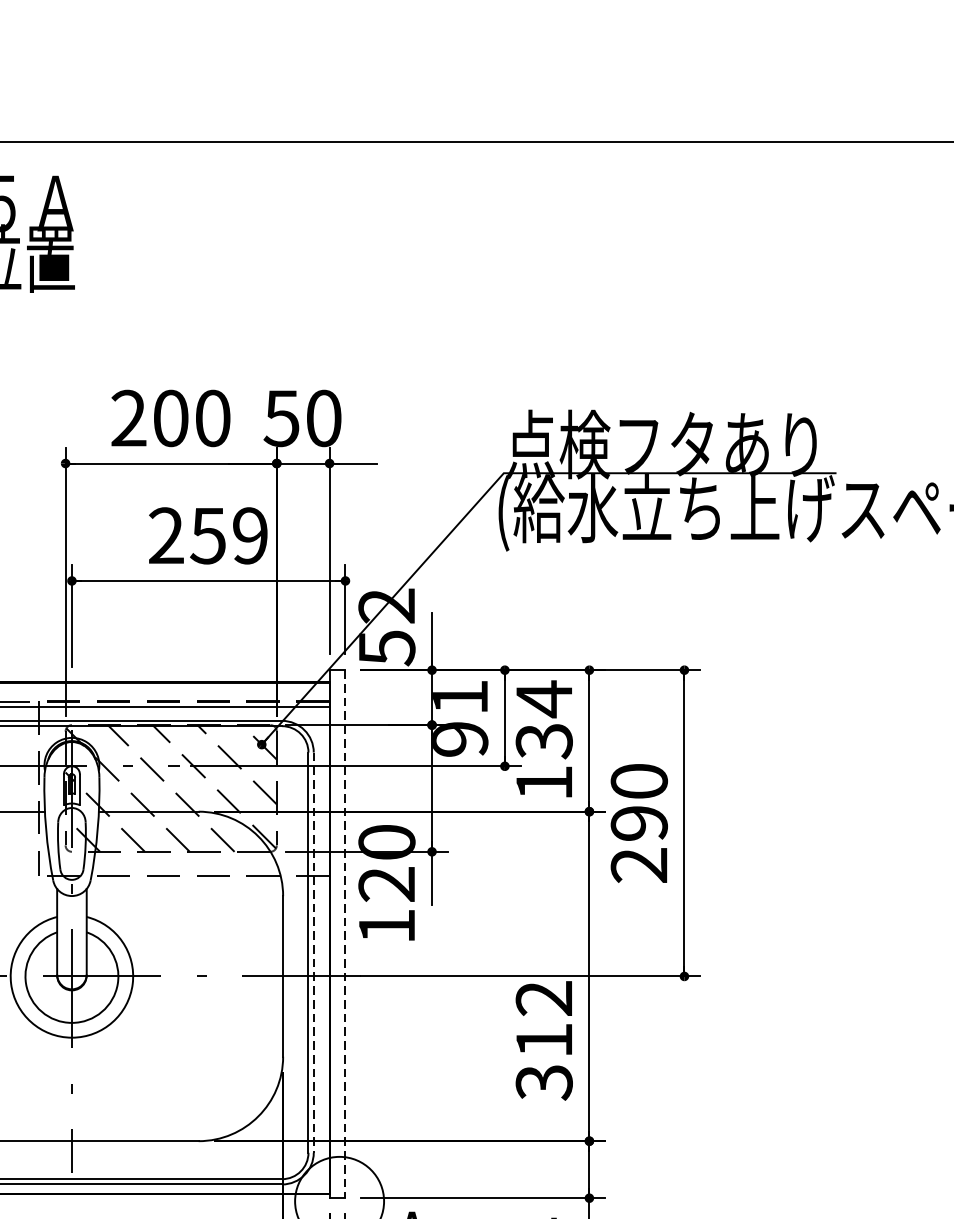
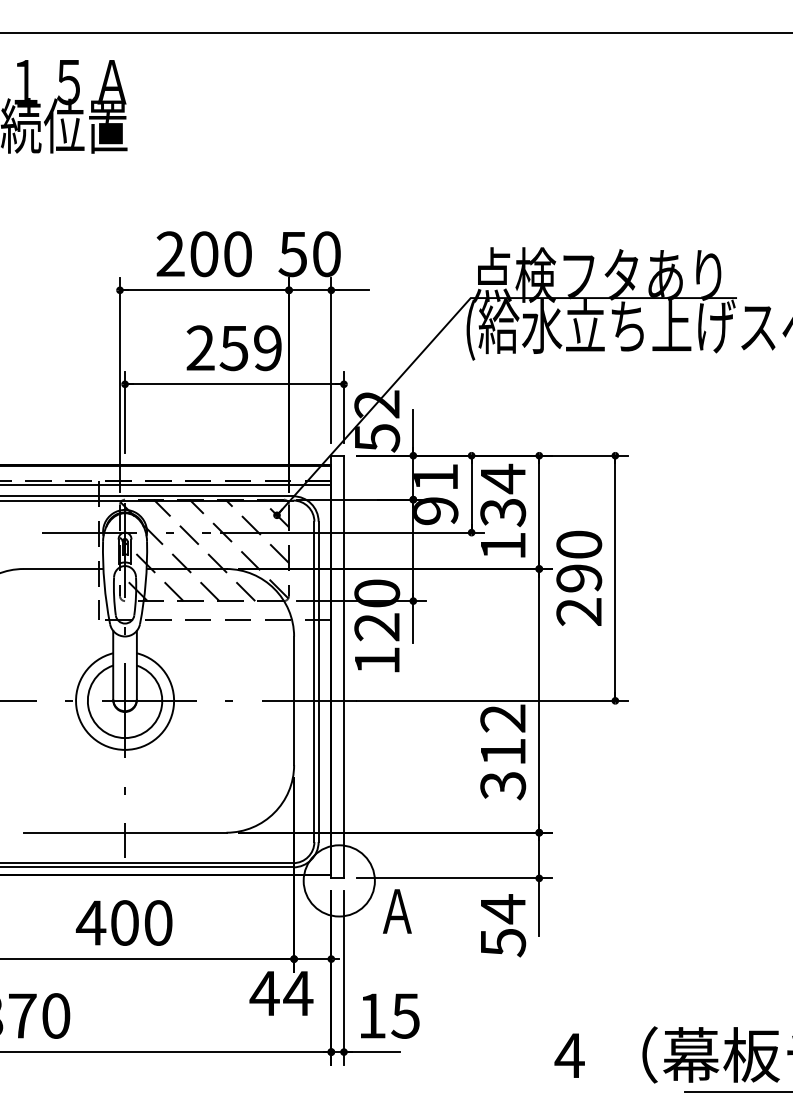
line: (344, 934) -> (343, 667), dashed -> solid
line: (313, 953) -> (318, 682), dashed -> solid

